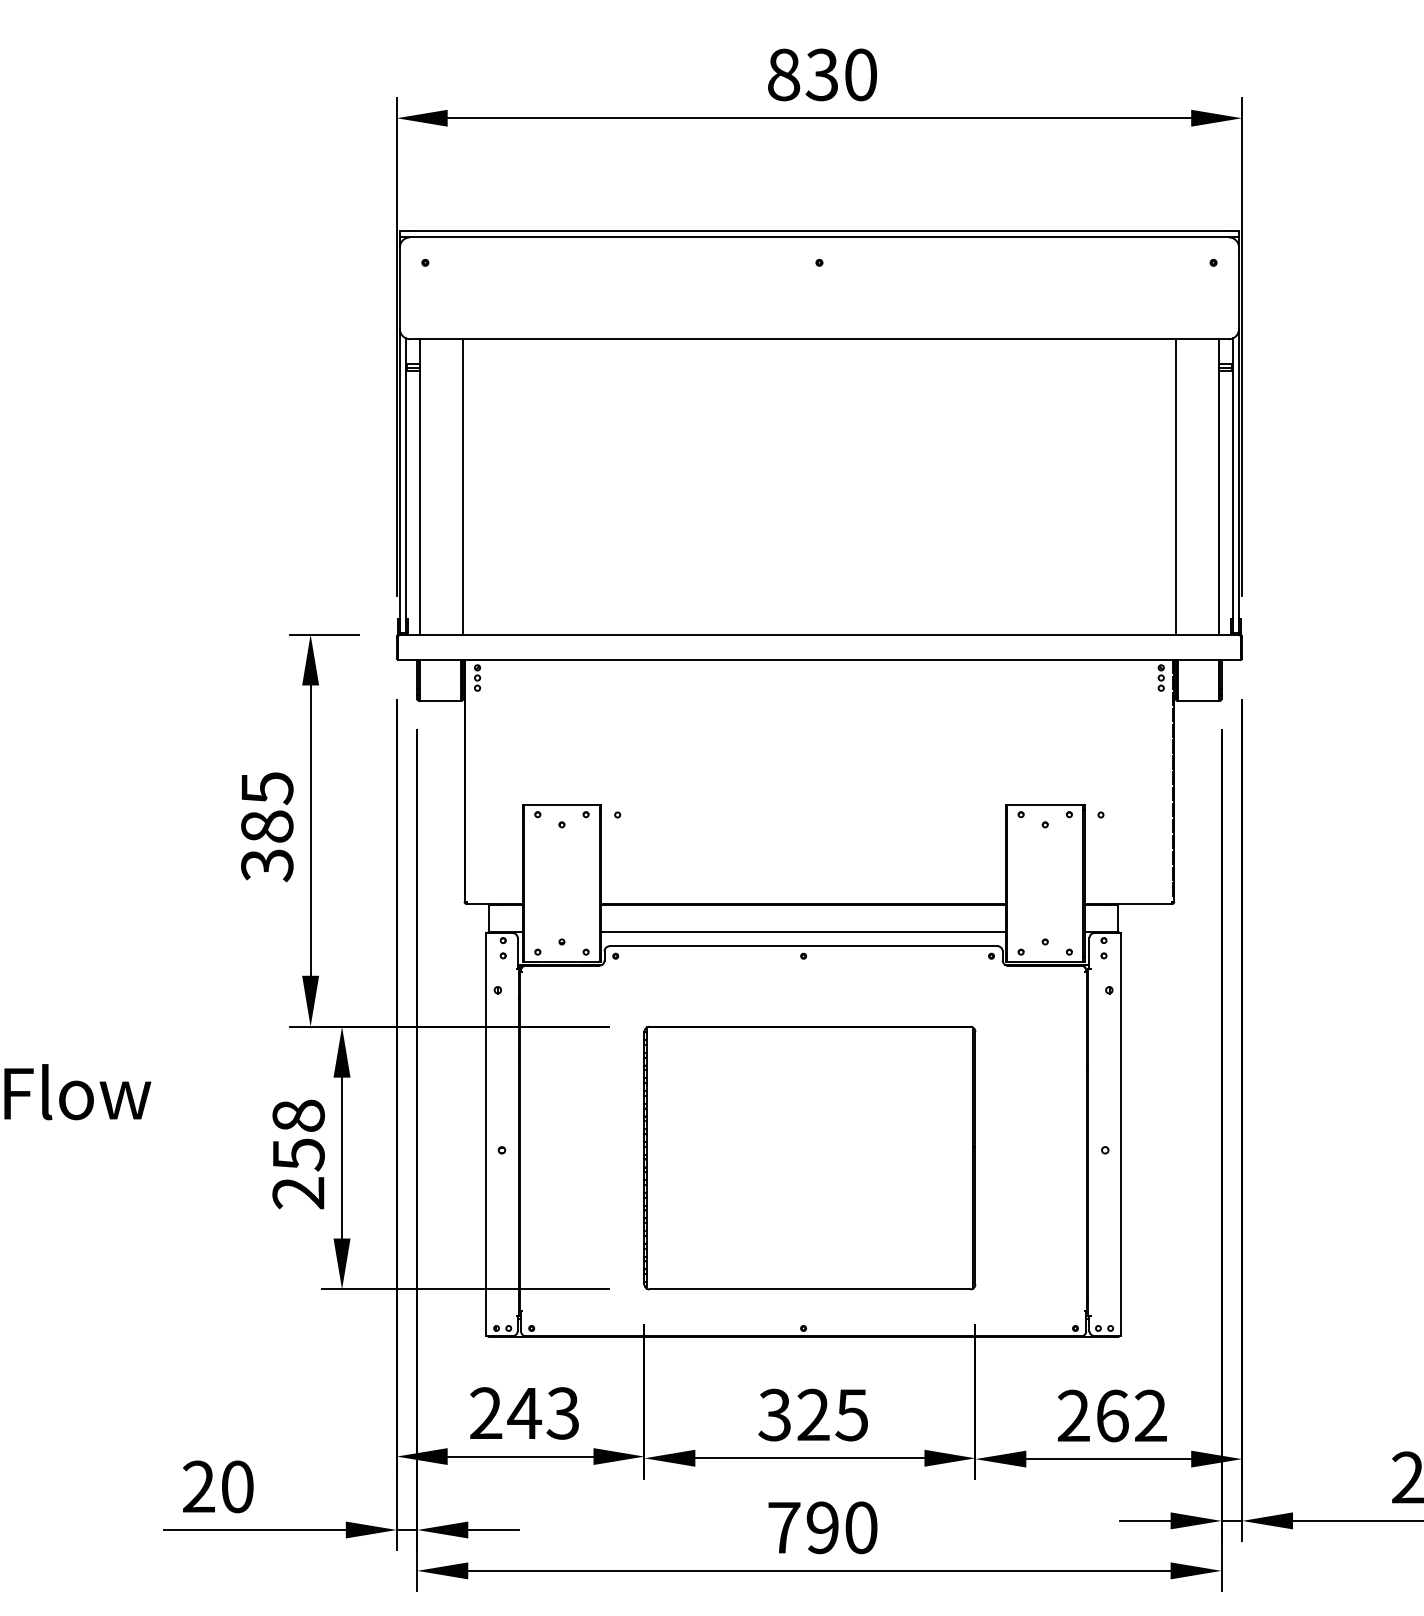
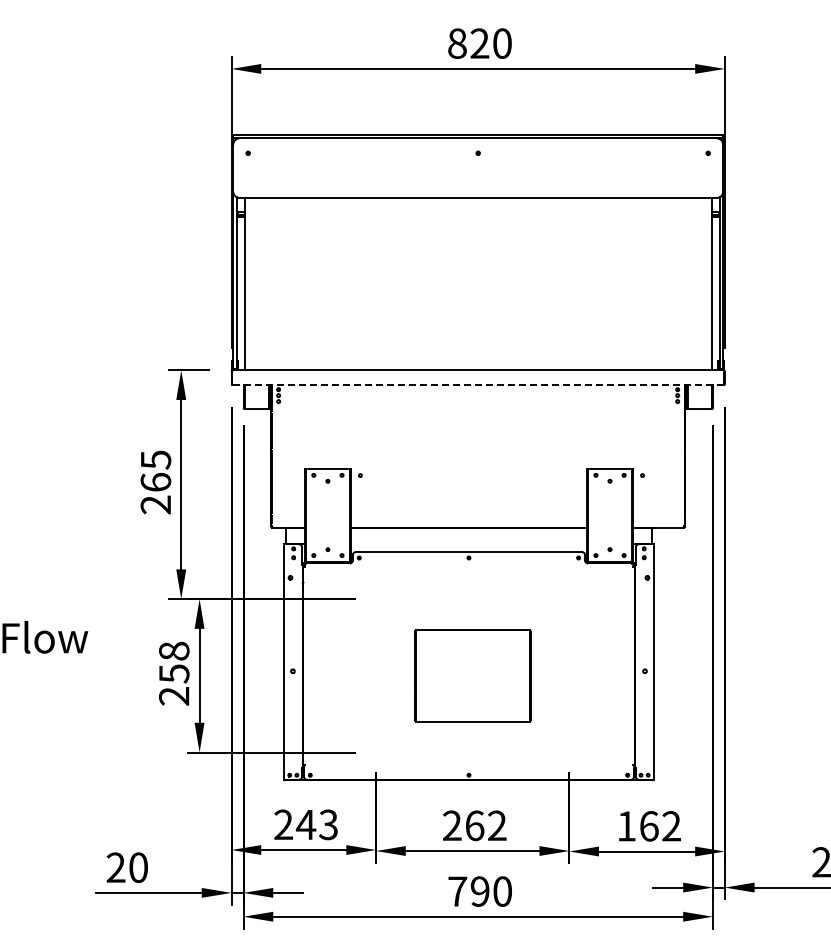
text: (821, 74) -> (479, 43), 830 -> 820
line: (463, 485) -> (270, 283), removed
line: (1176, 485) -> (686, 283), removed
line: (819, 660) -> (478, 385), solid -> dashed
text: (266, 845) -> (155, 493), 385 -> 265
line: (802, 931) -> (468, 543), removed
part: (809, 1157) -> (472, 675), size x0.6
text: (813, 1414) -> (474, 825), 325 -> 262
text: (1073, 1416) -> (626, 826), 262 -> 162

